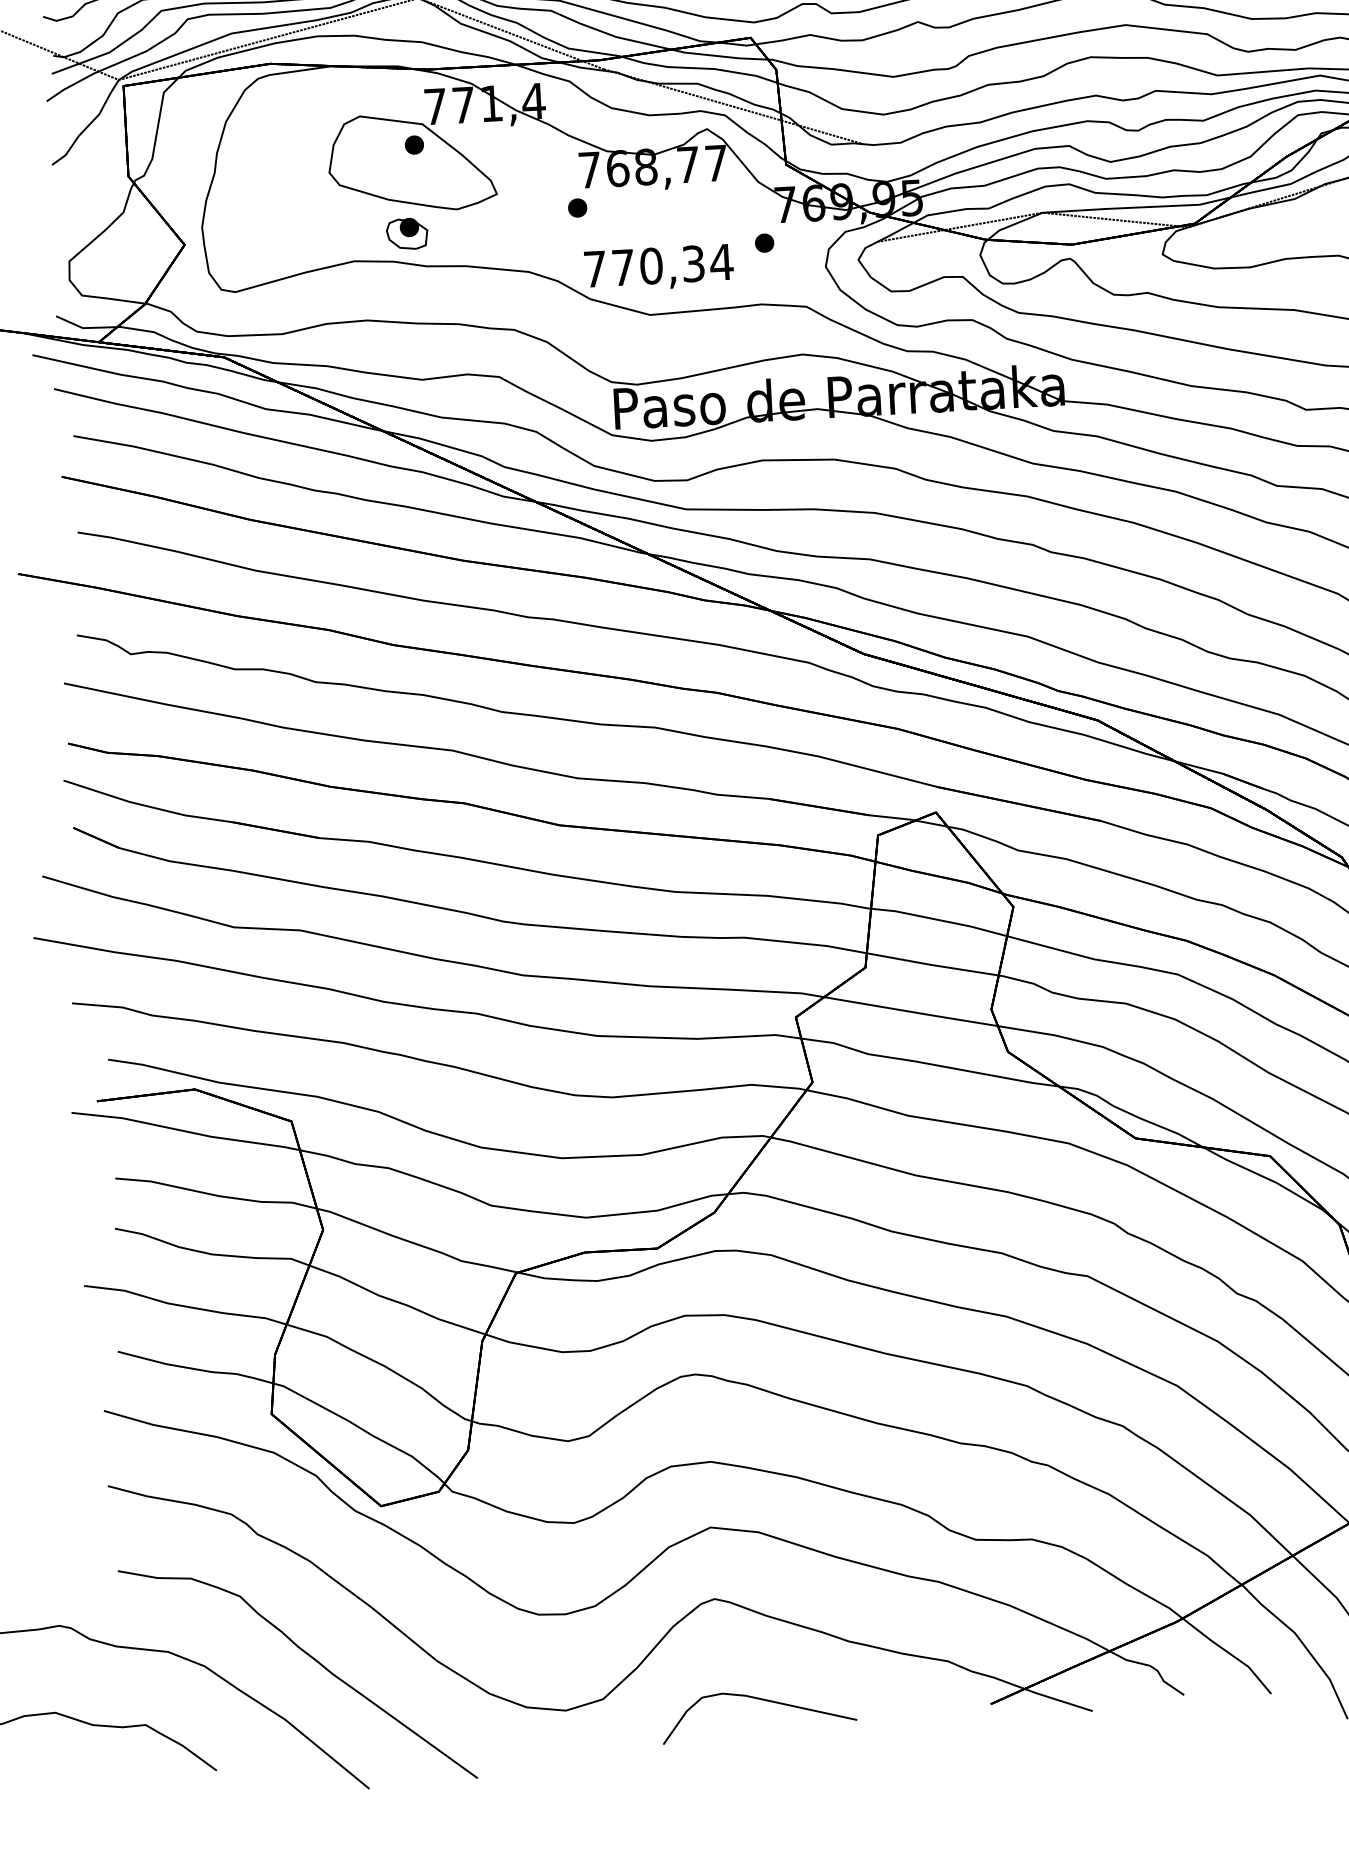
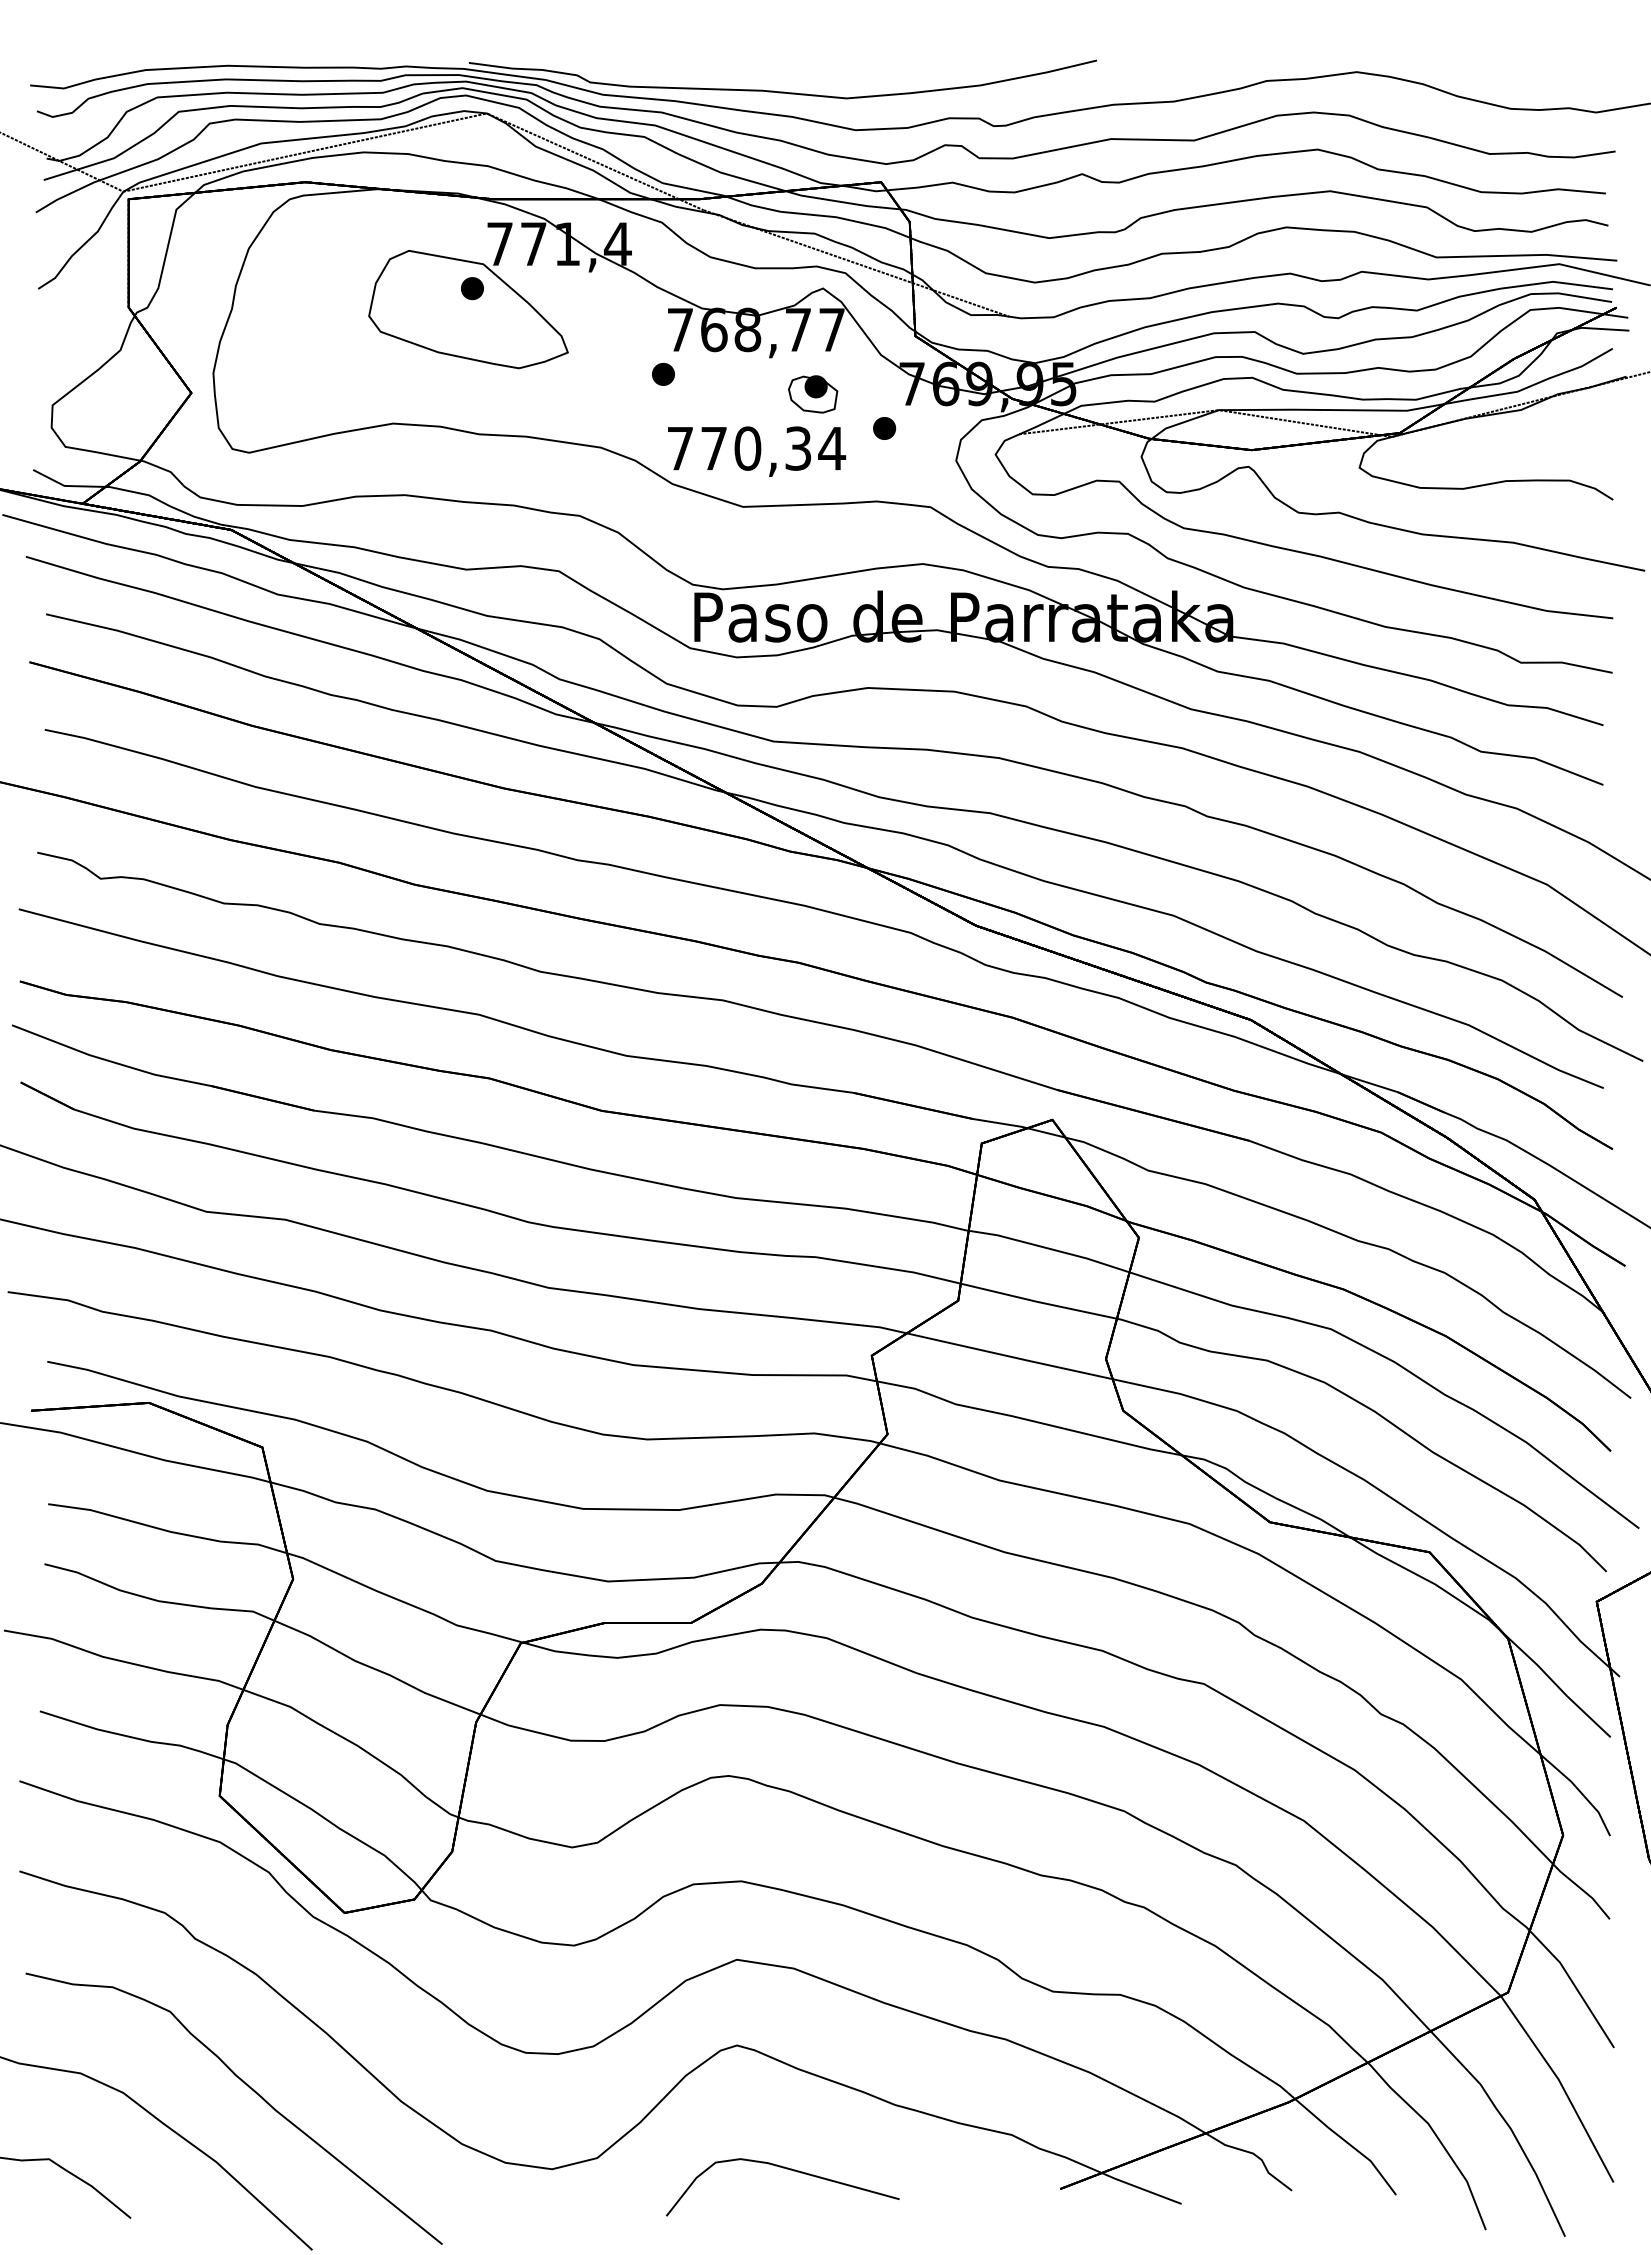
part: (407, 234) -> (813, 394), moved

